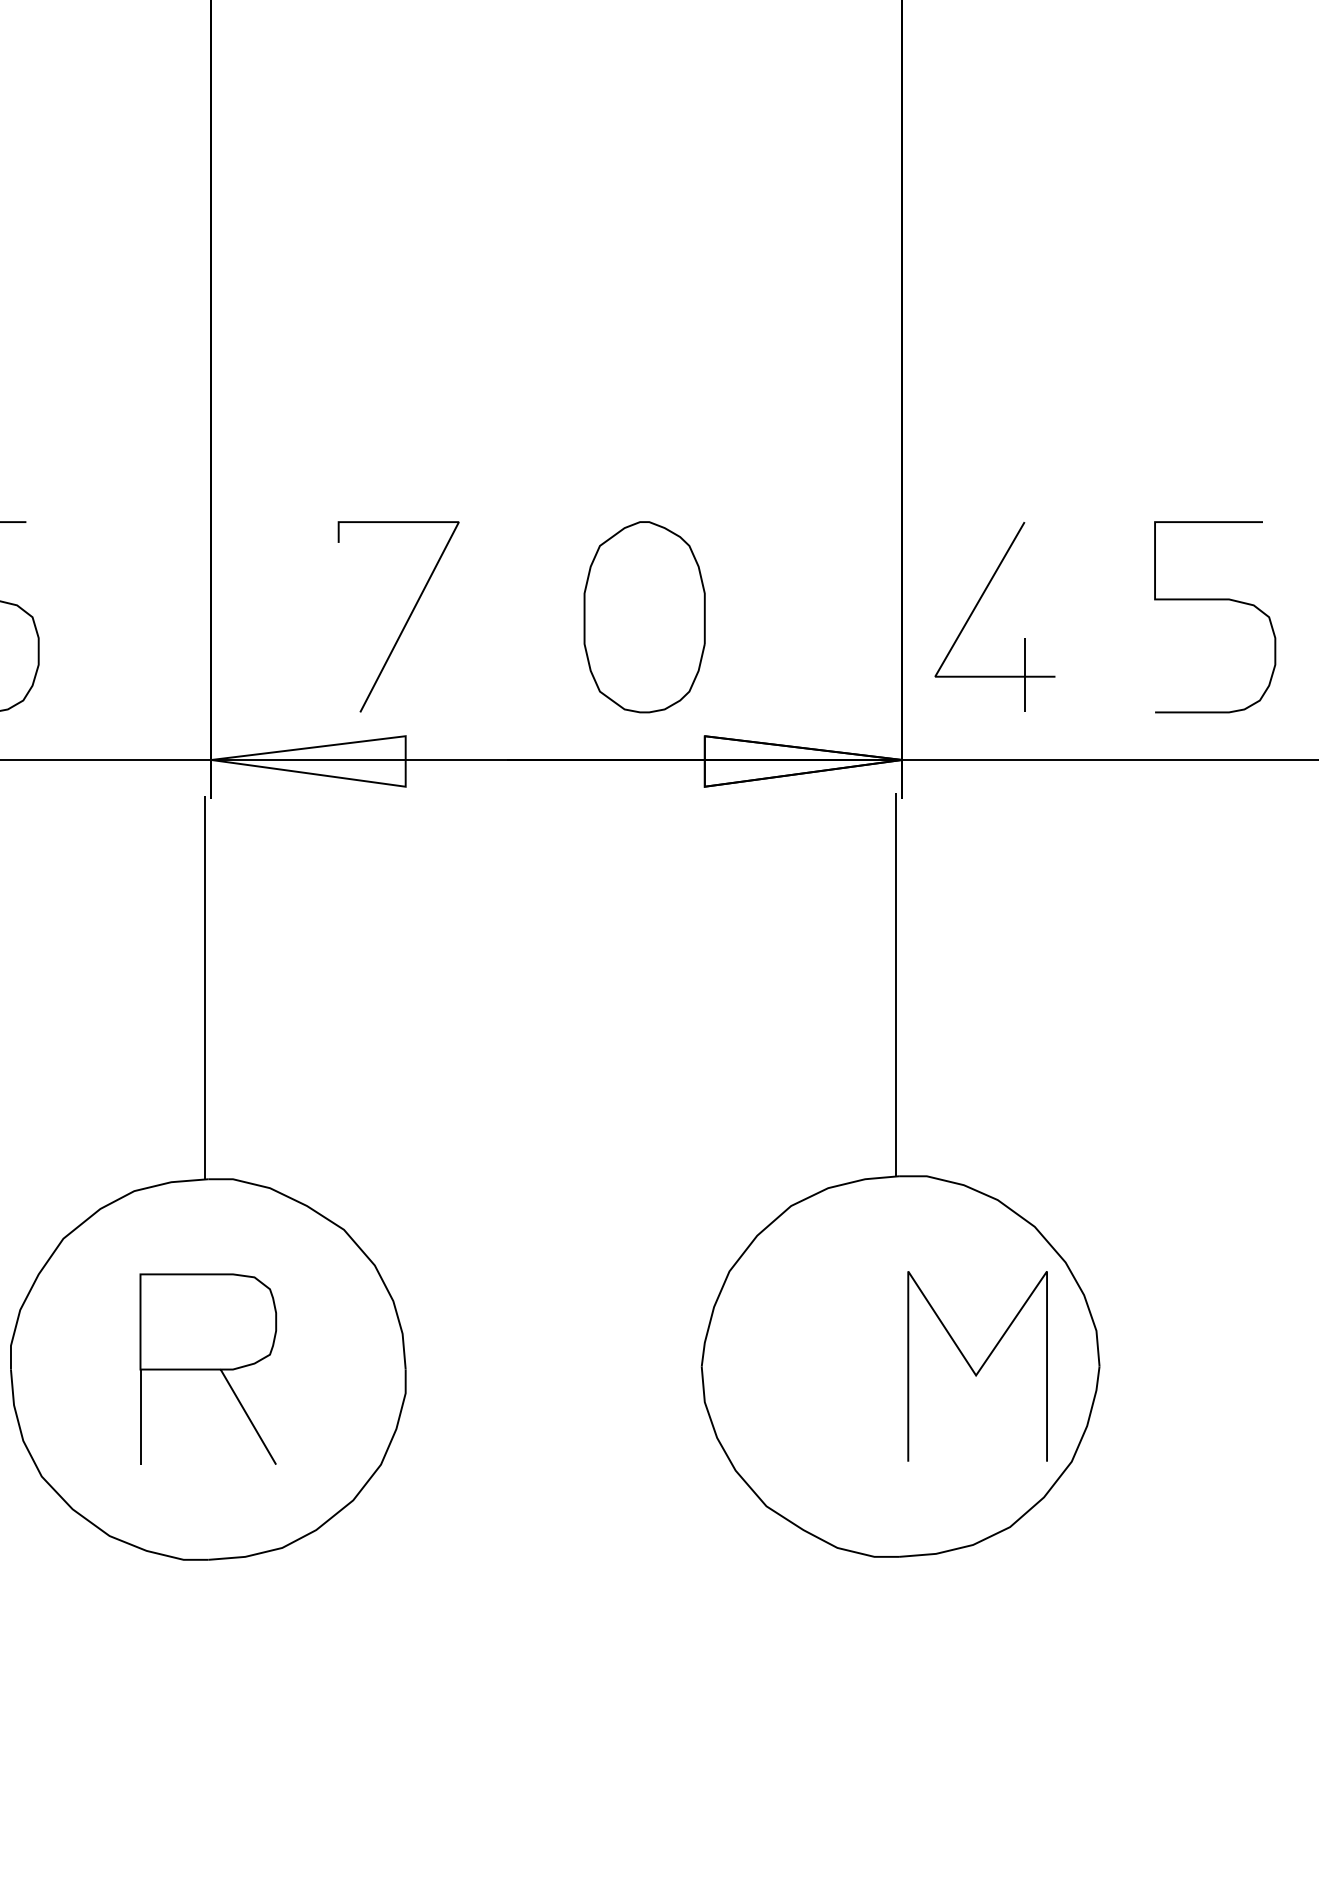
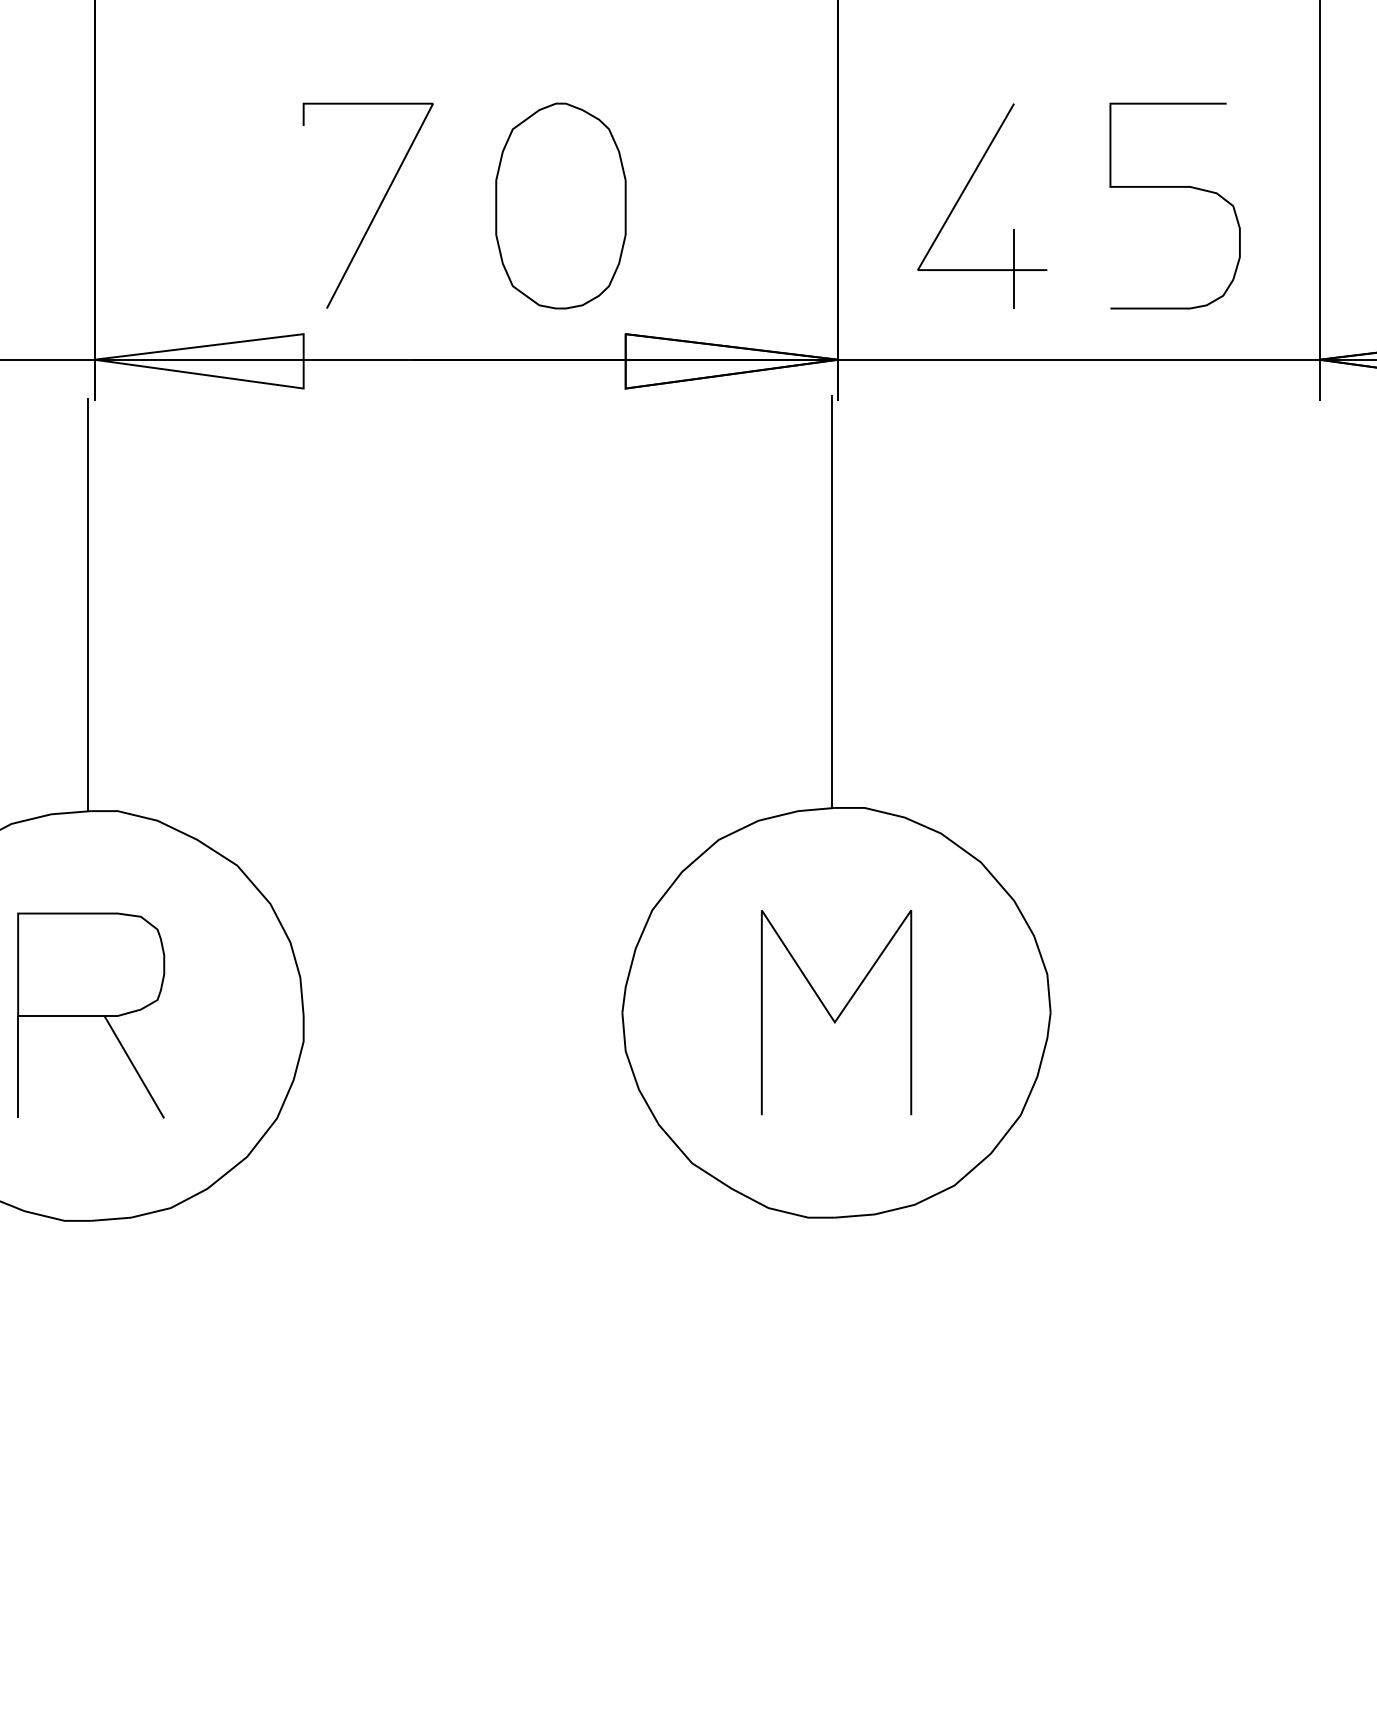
part: (978, 604) -> (964, 192), moved
curve: (406, 620) -> (376, 209), moved
curve: (979, 1368) -> (838, 1014), moved

